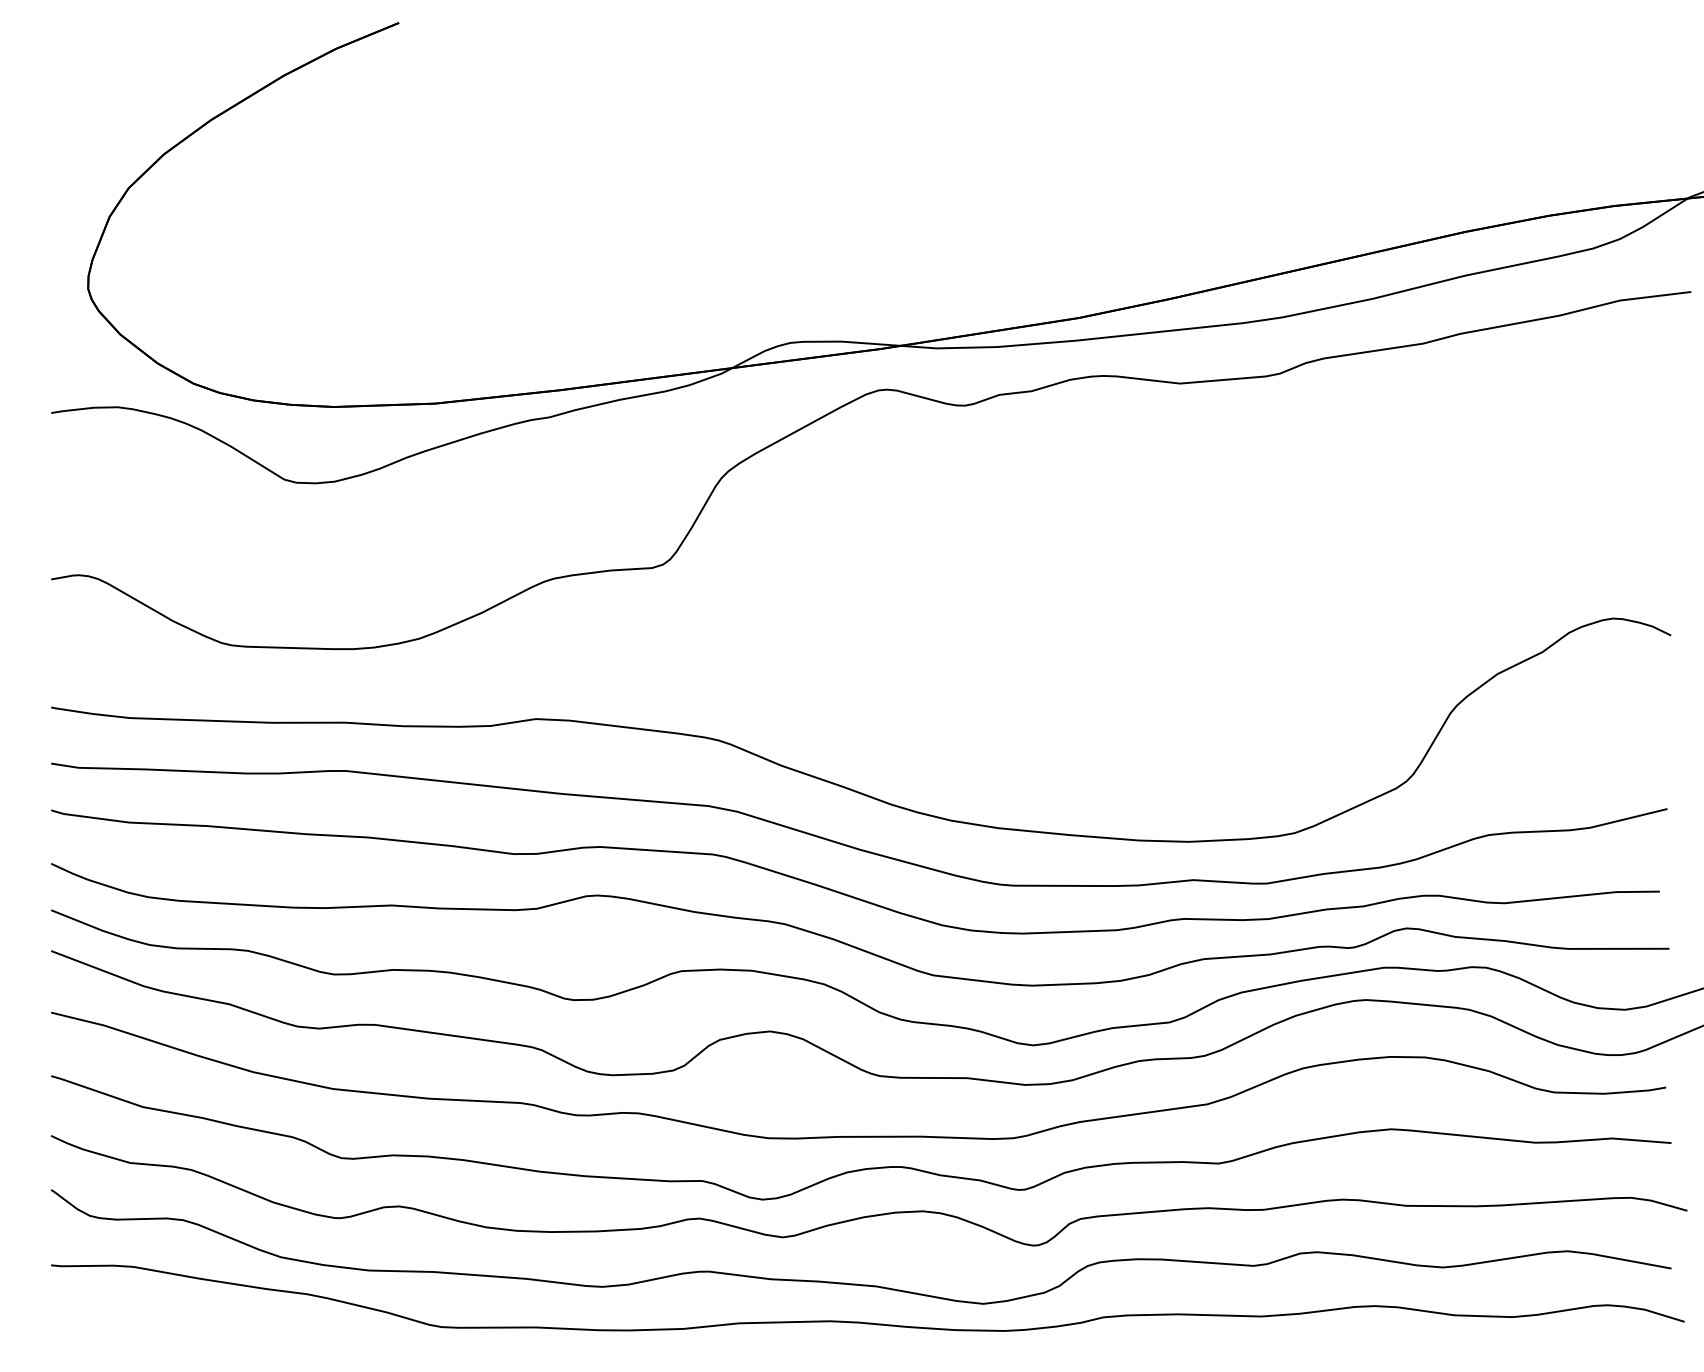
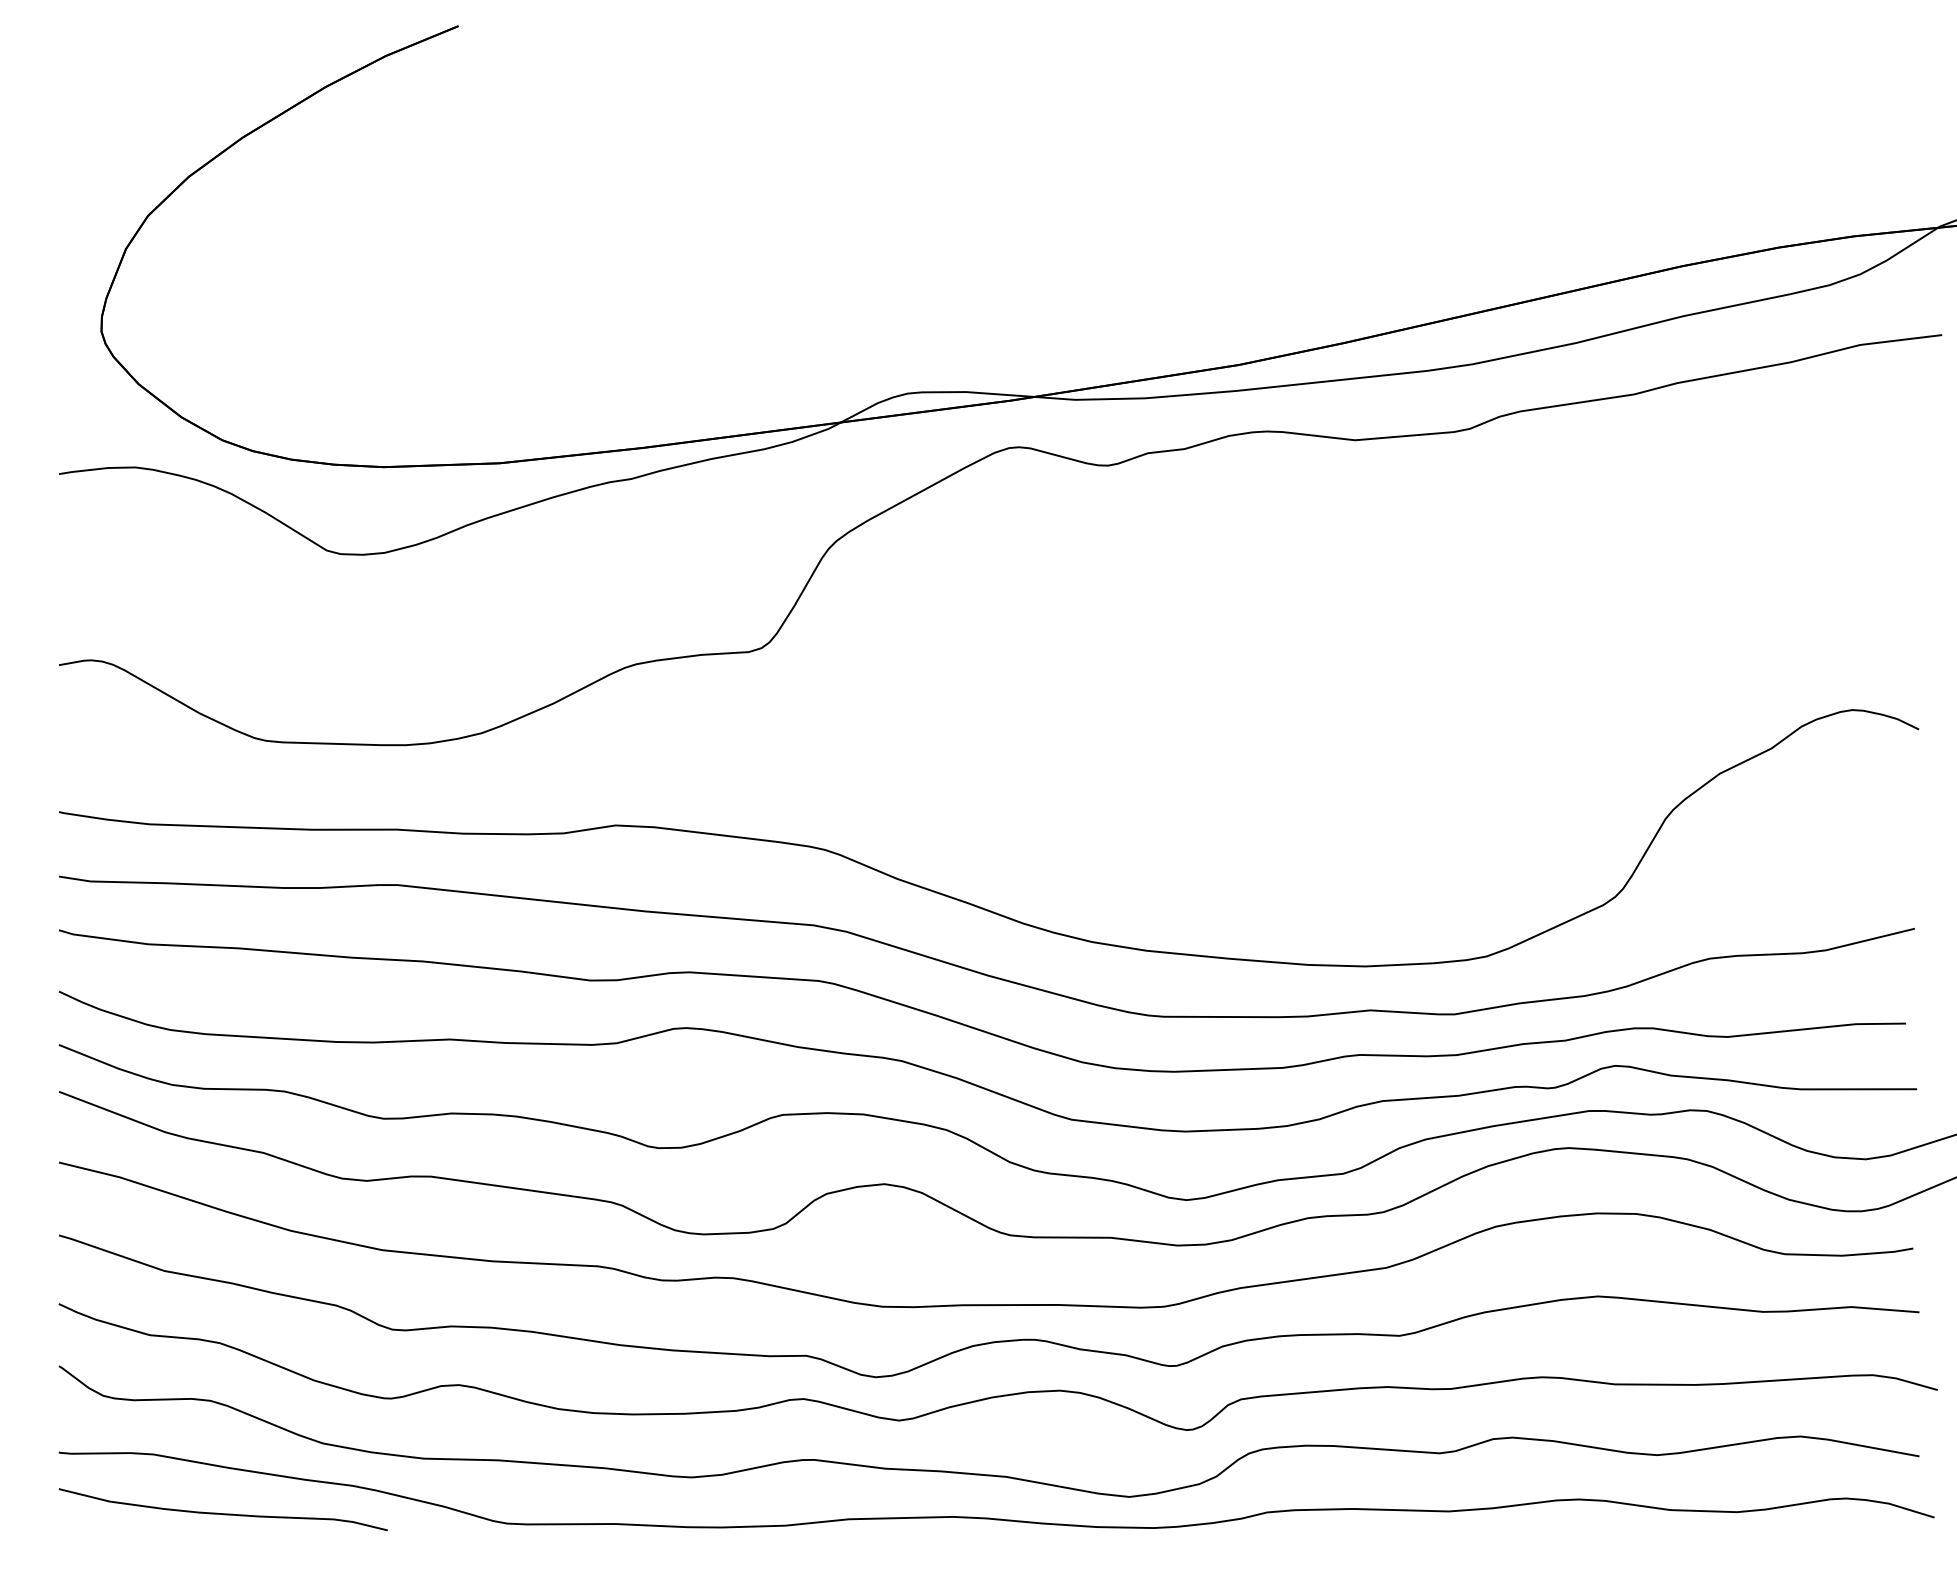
curve: (193, 1317) -> (222, 1512), added

